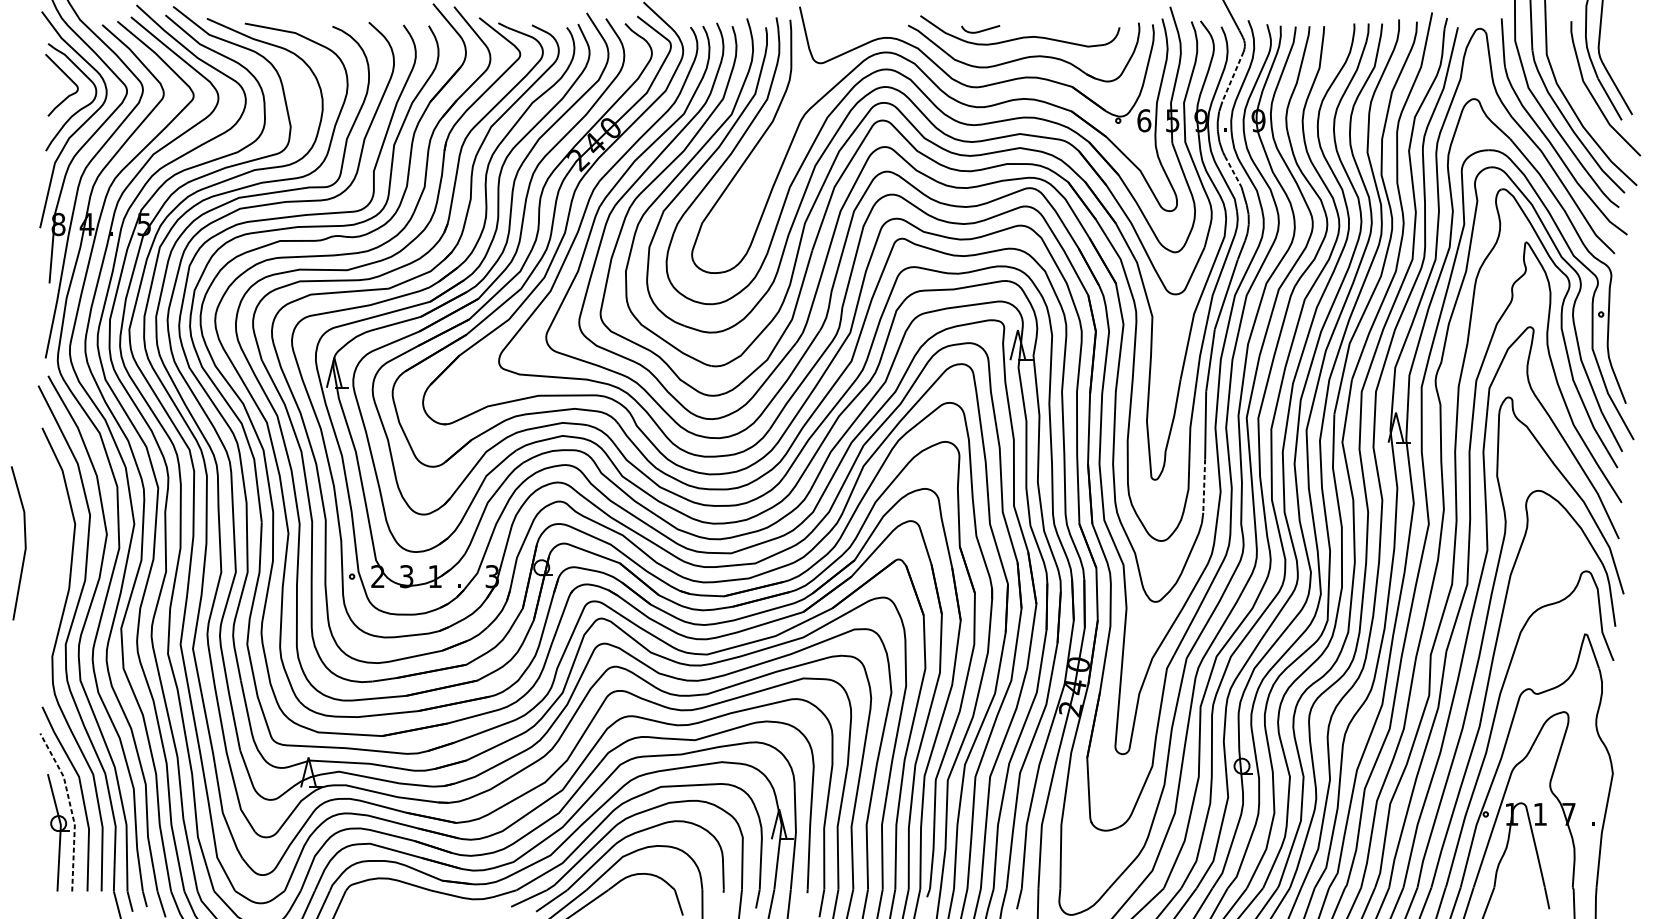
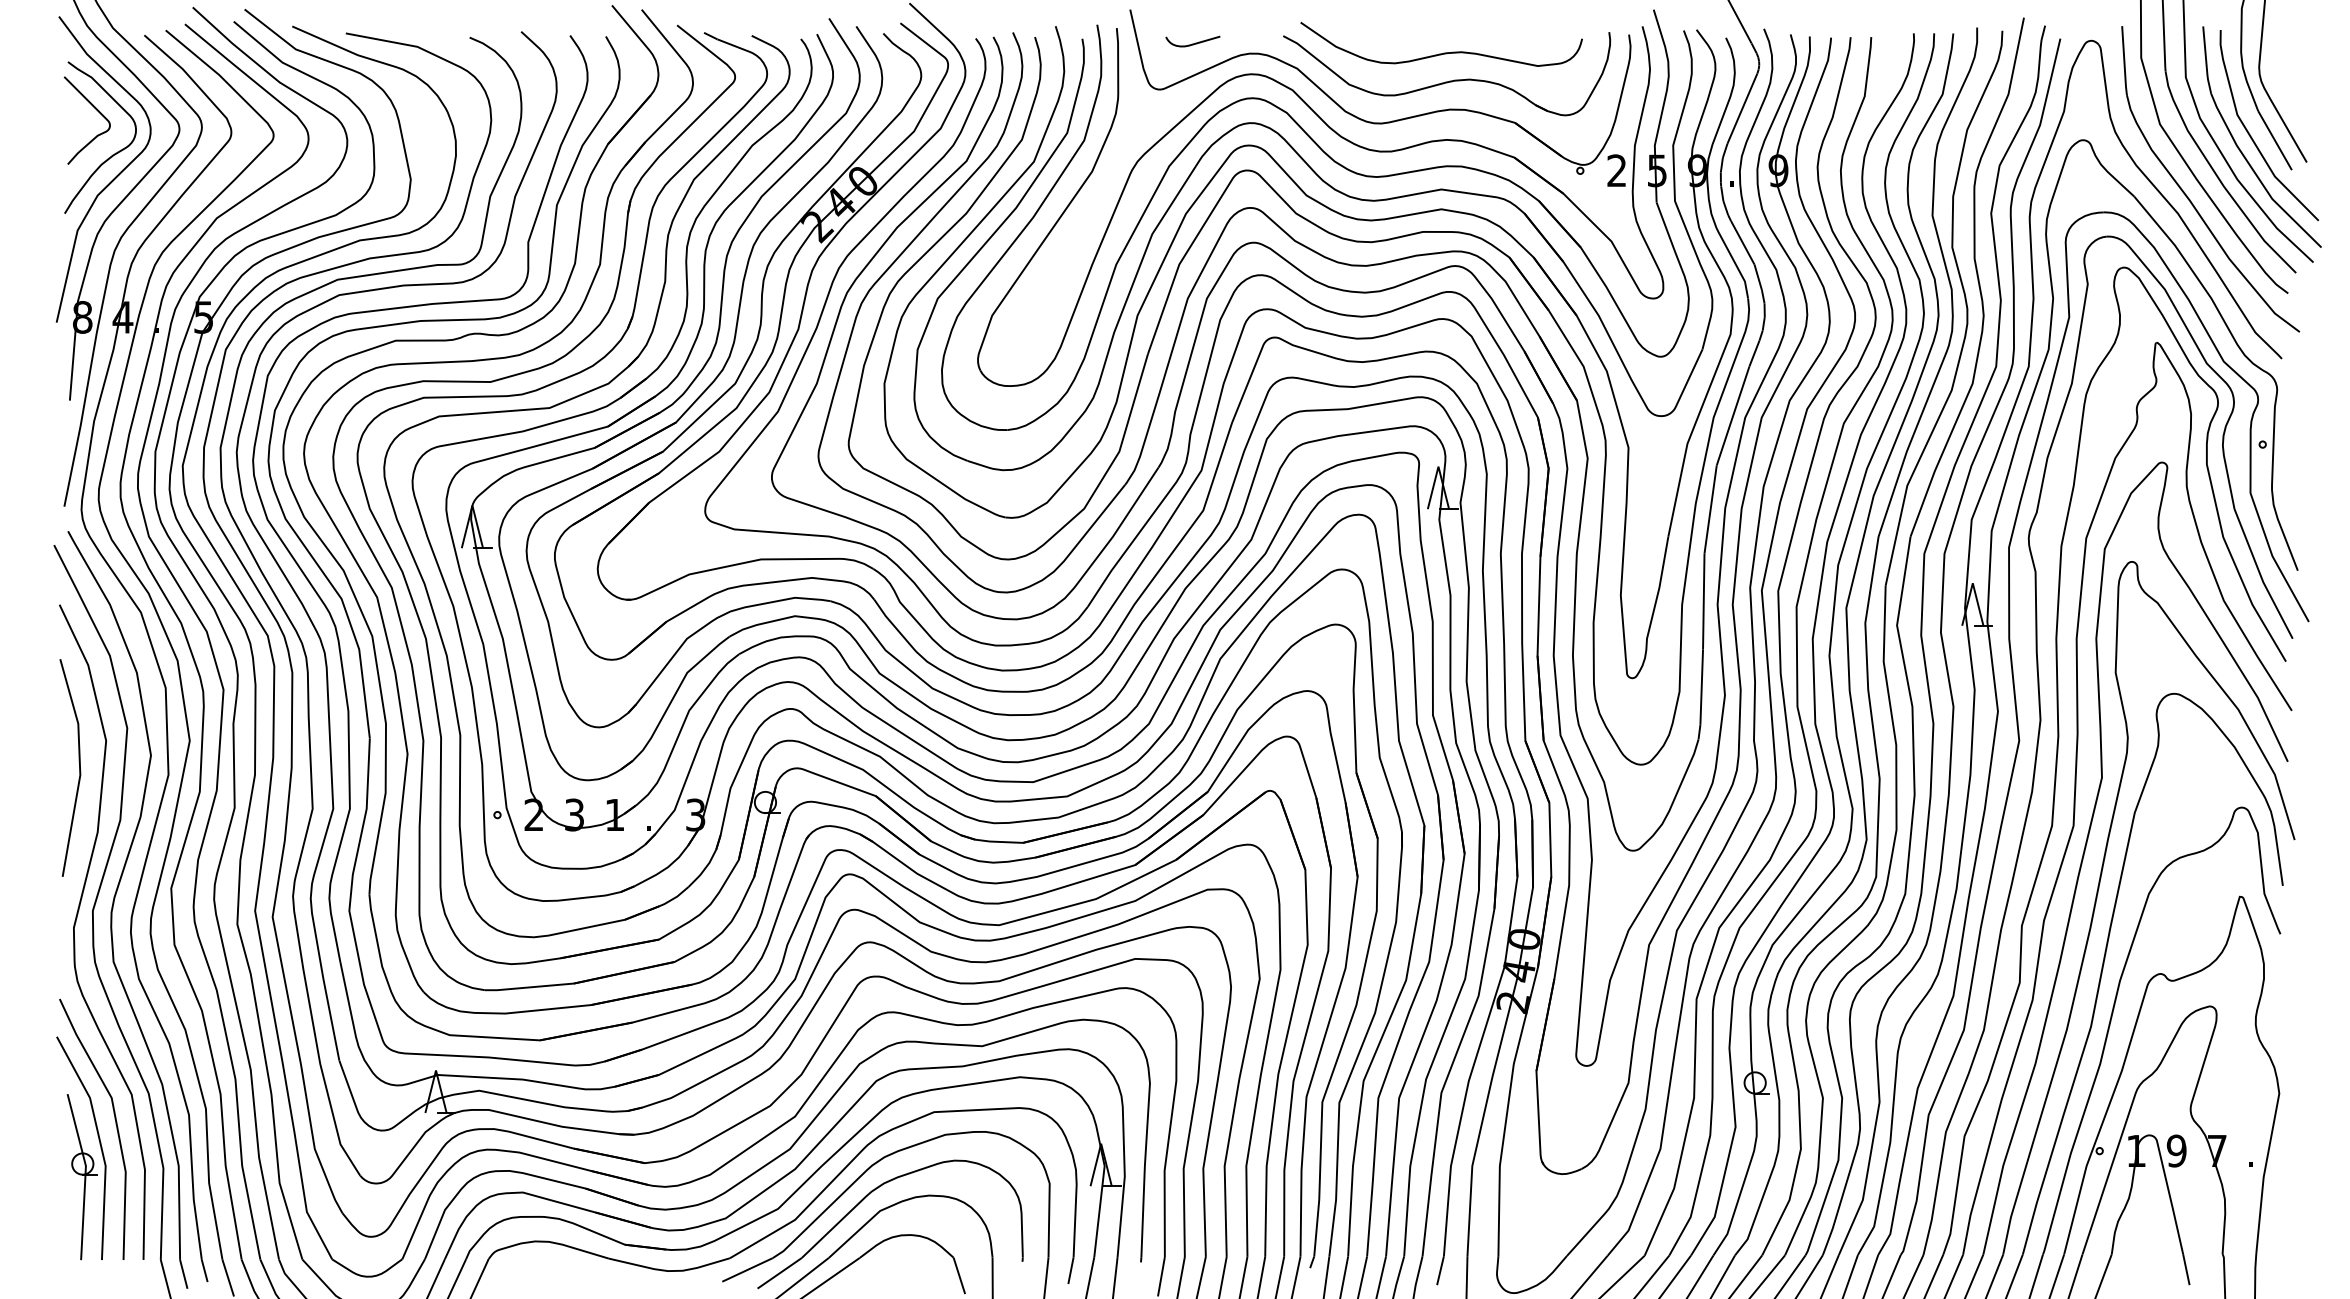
curve: (980, 30) -> (1192, 43), moved
line: (1233, 77) -> (1742, 109), dashed -> solid
part: (1586, 106) -> (2241, 150), added
text: (1144, 120) -> (1617, 170), 6 -> 2
line: (1233, 171) -> (1742, 242), dashed -> solid
line: (1204, 486) -> (1701, 687), dashed -> solid
line: (25, 542) -> (79, 767), moved
line: (71, 809) -> (100, 1143), dashed -> solid
text: (1540, 814) -> (2176, 1150), 1 -> 9

